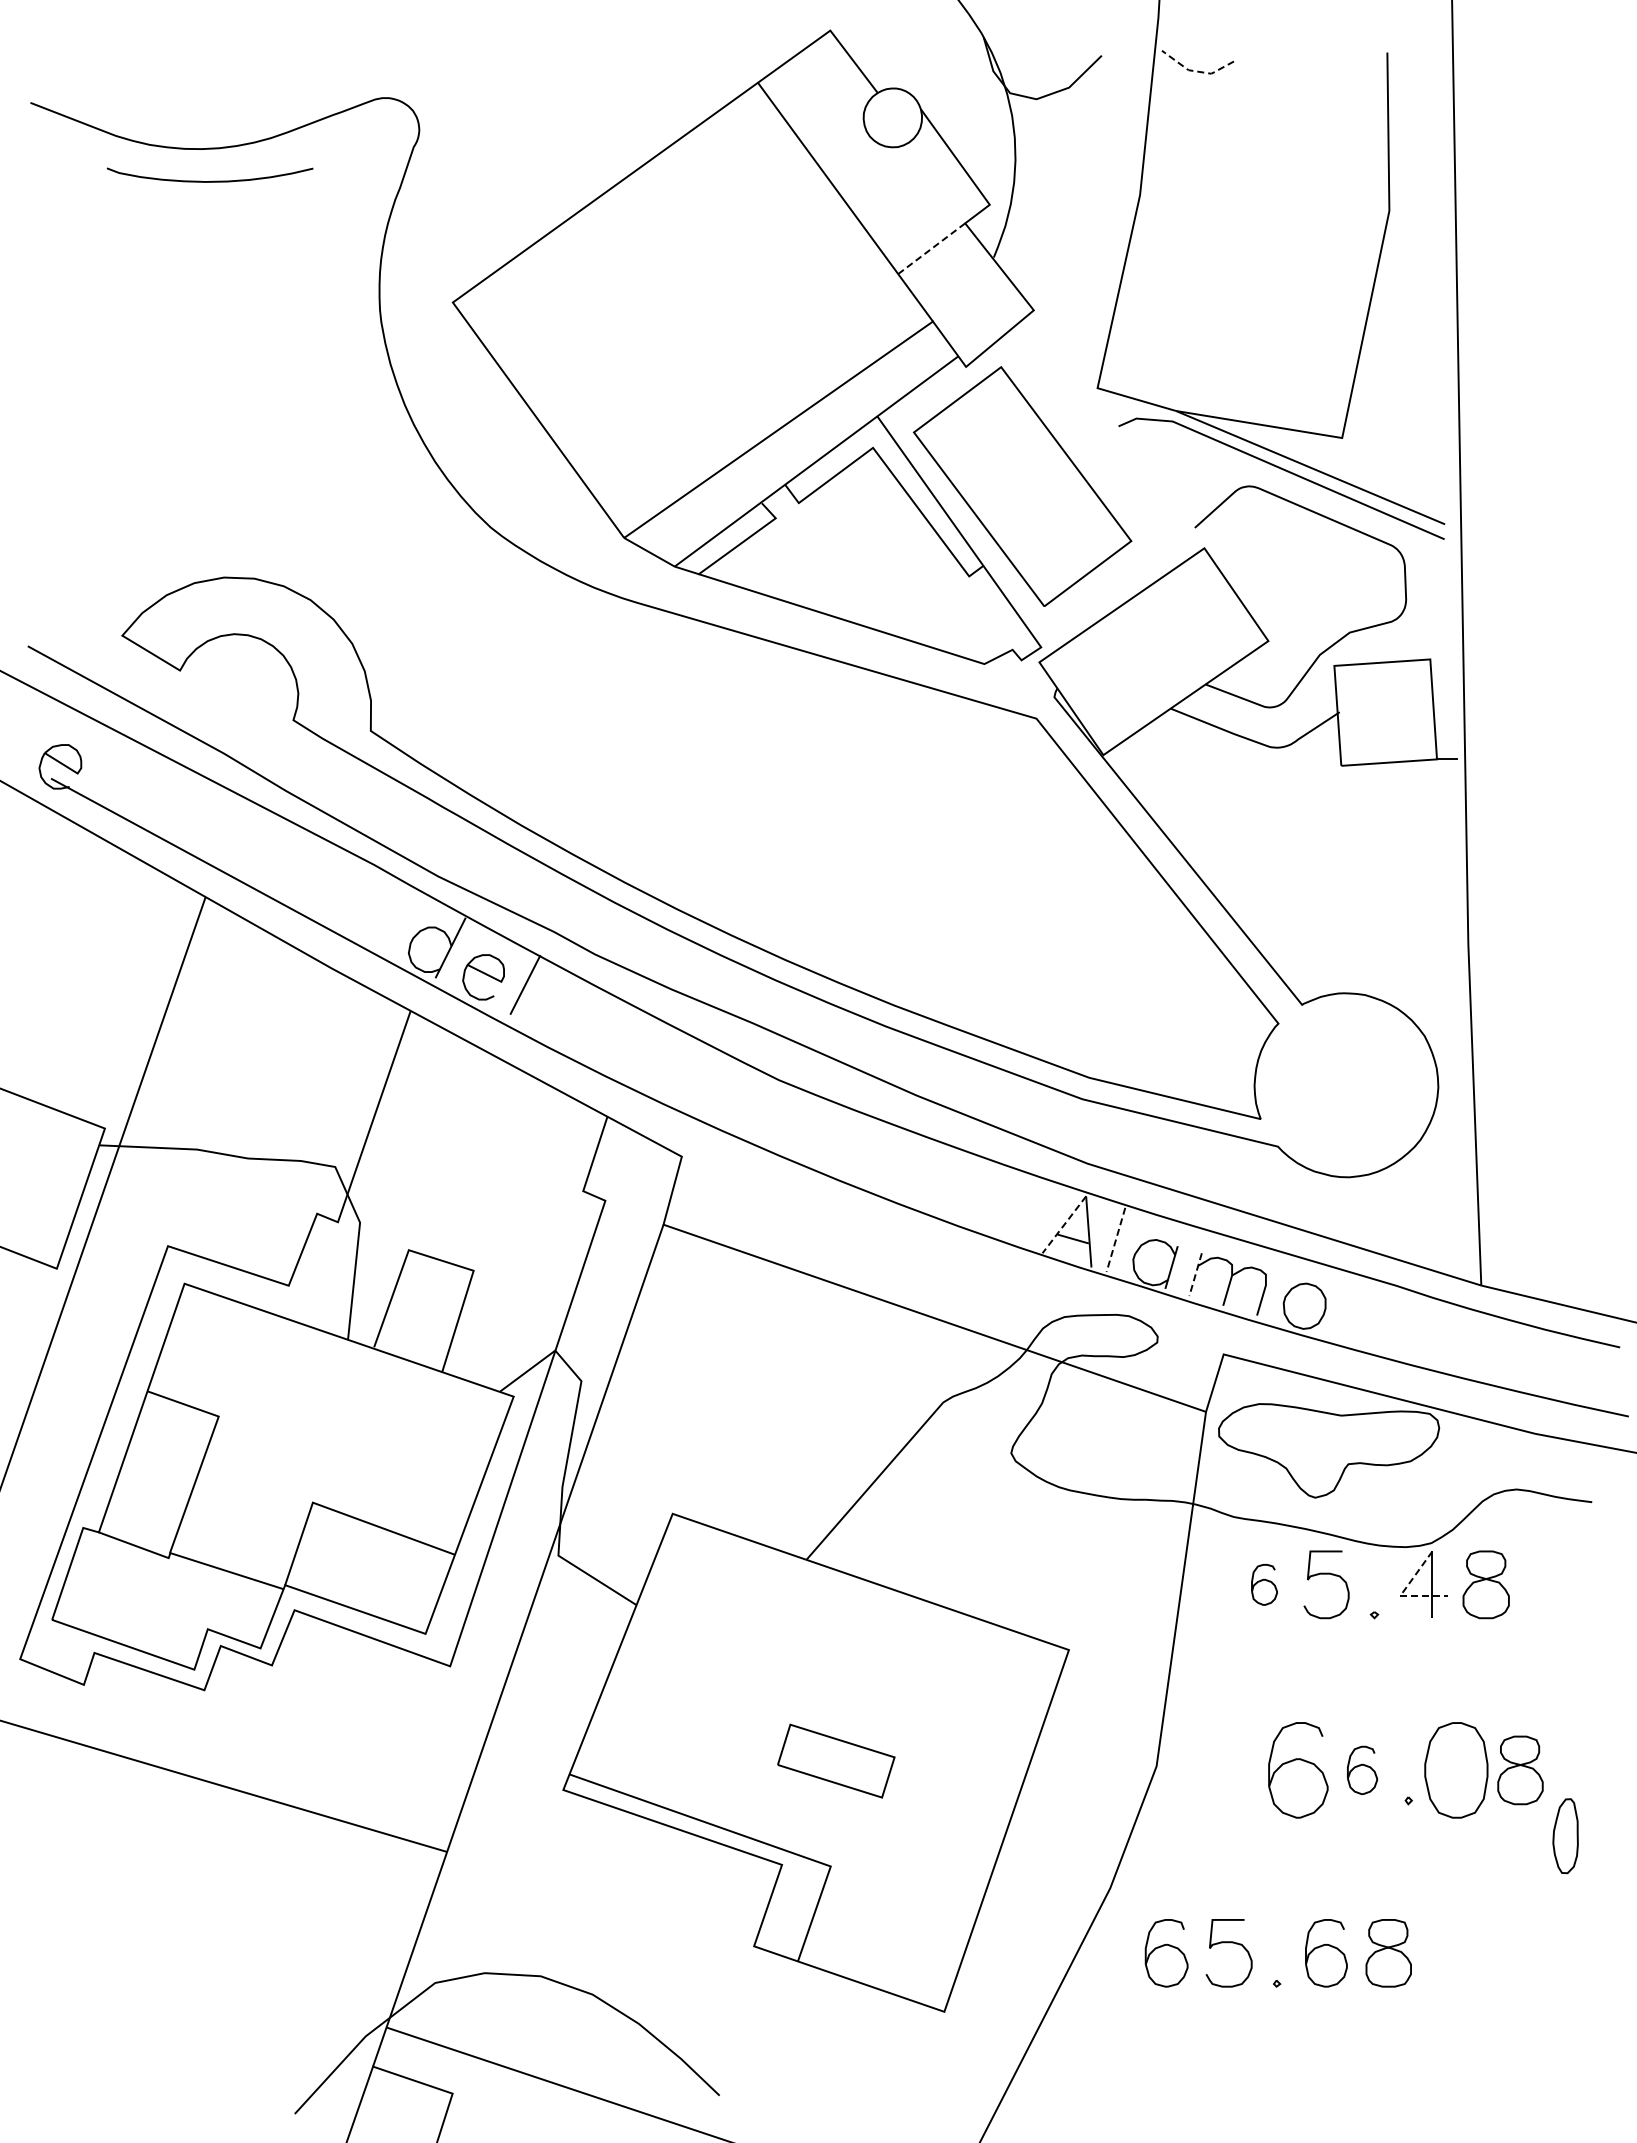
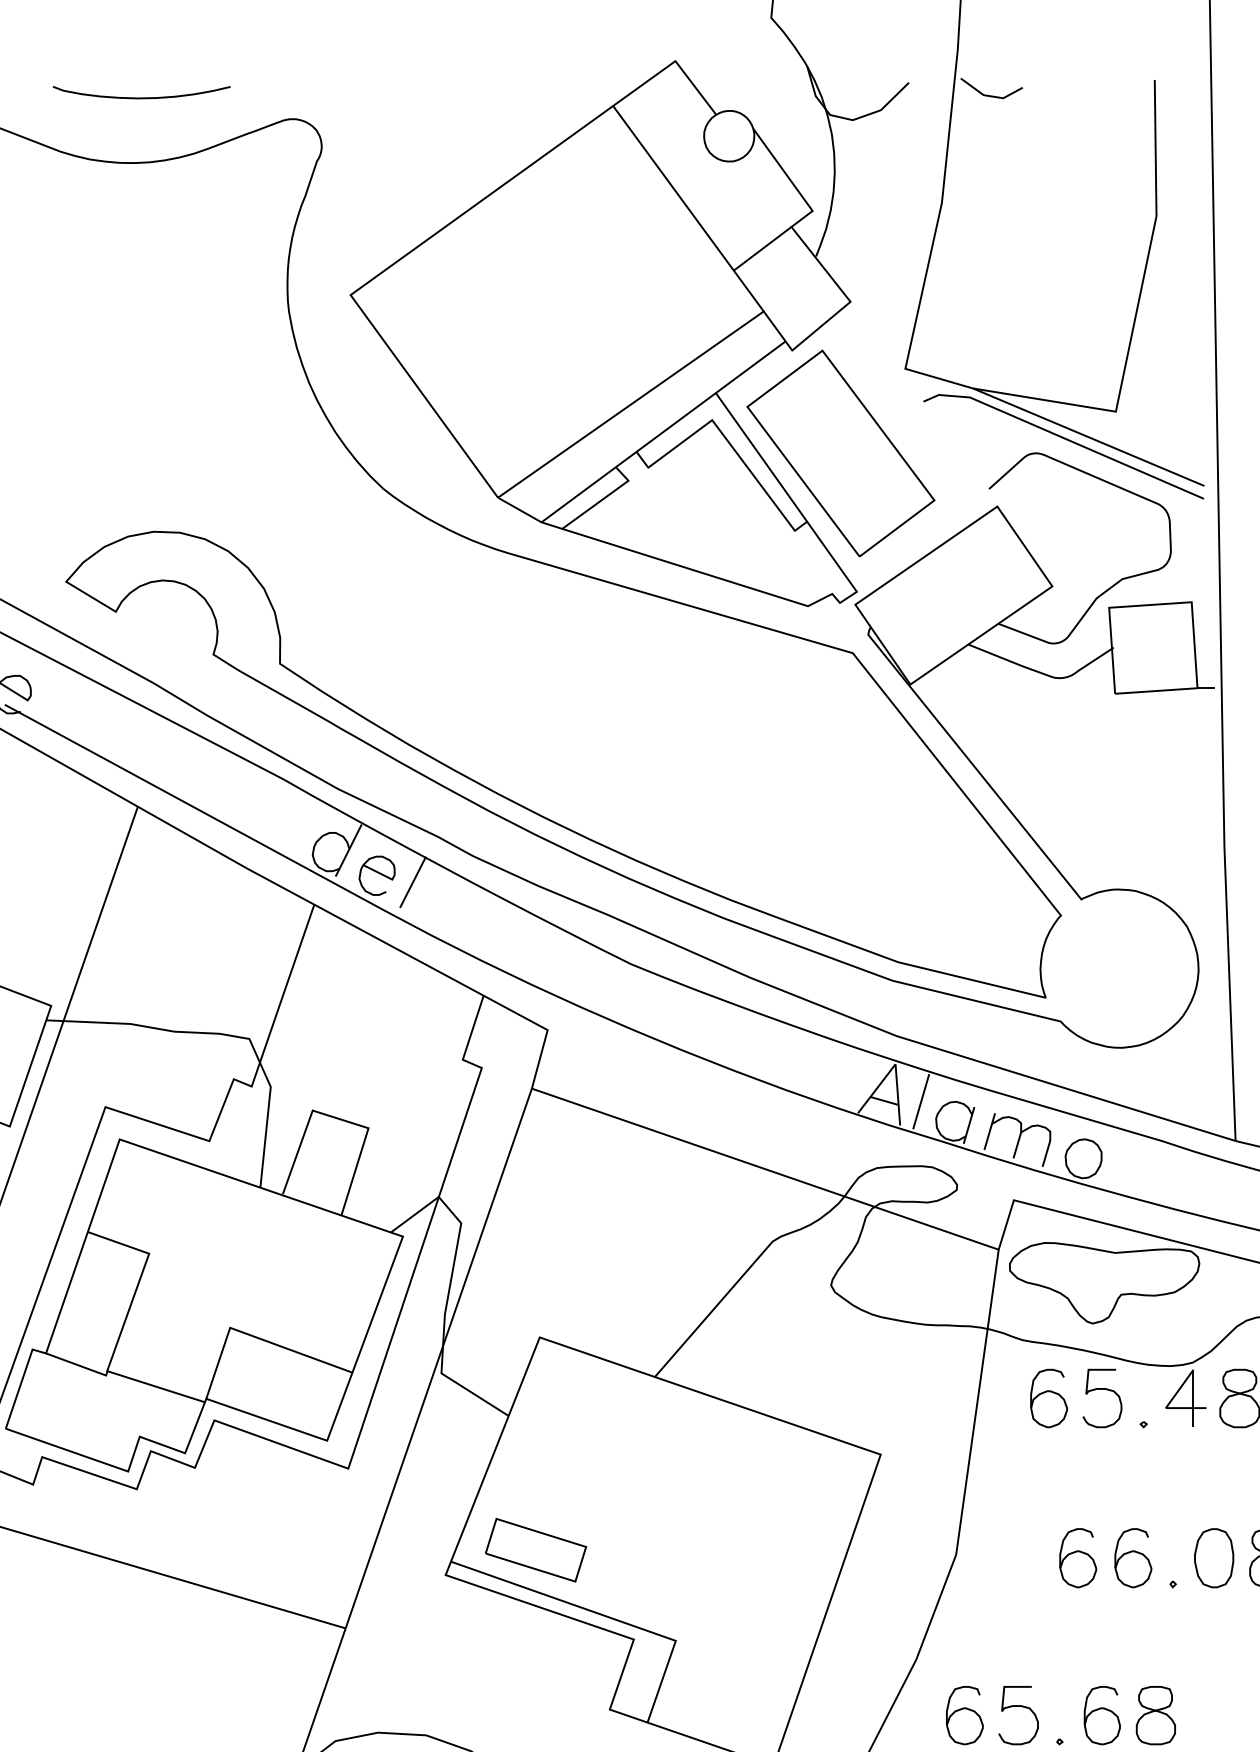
line: (1196, 71) -> (990, 96), dashed -> solid
curve: (212, 180) -> (143, 97), moved
line: (930, 249) -> (761, 249), dashed -> solid
line: (1064, 1224) -> (876, 1088), dashed -> solid
line: (1115, 1240) -> (920, 1102), dashed -> solid
line: (1195, 1275) -> (989, 1132), dashed -> solid
part: (1264, 1584) -> (1049, 1398), size x1.67
line: (1401, 1594) -> (1166, 1406), dashed -> solid
part: (836, 1760) -> (536, 1549), moved
part: (1298, 1770) -> (1078, 1558), size x0.71
part: (1362, 1770) -> (1133, 1558), size x1.43
part: (1456, 1770) -> (1214, 1558), size x0.71

